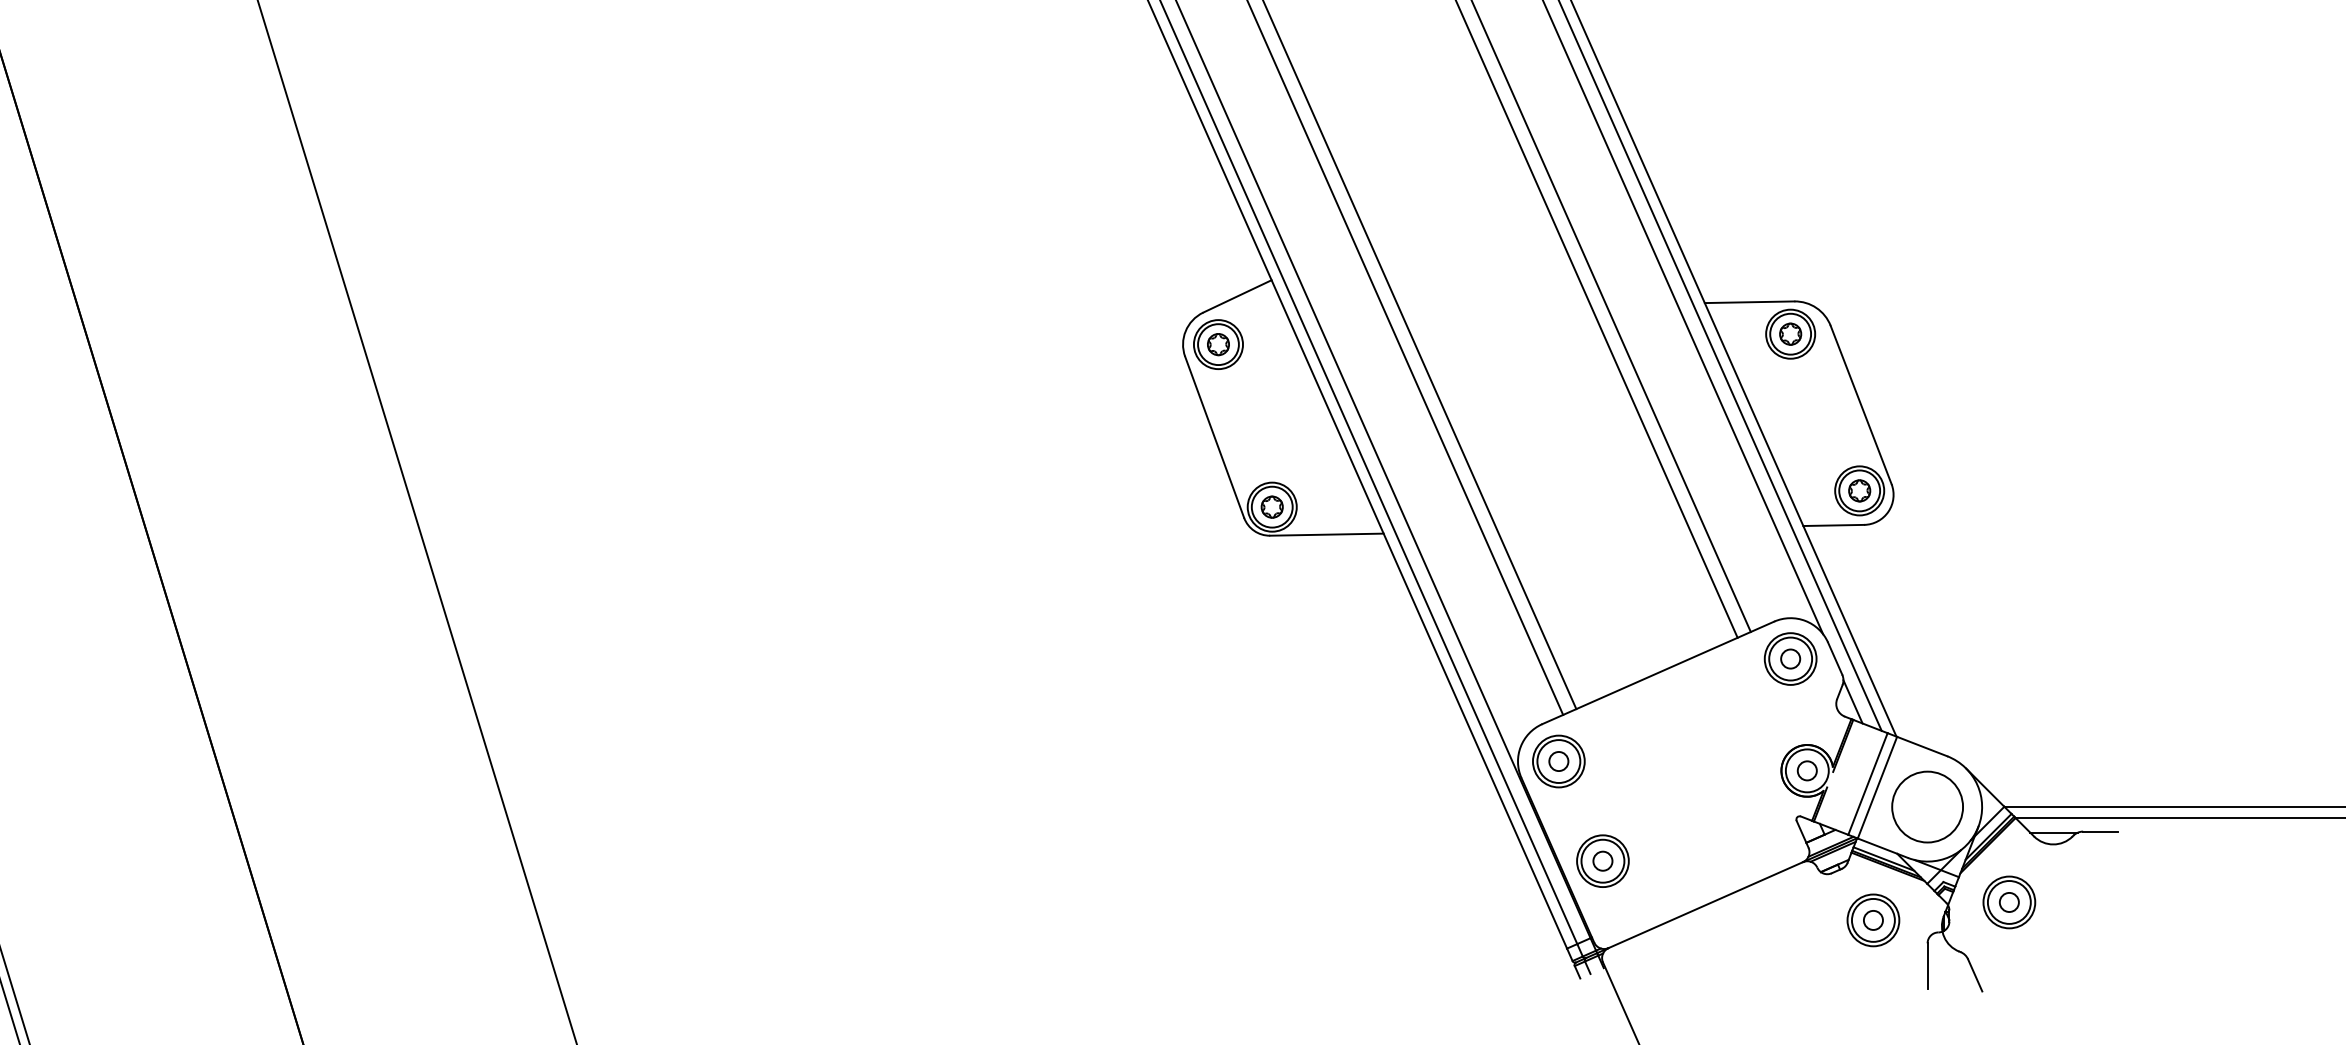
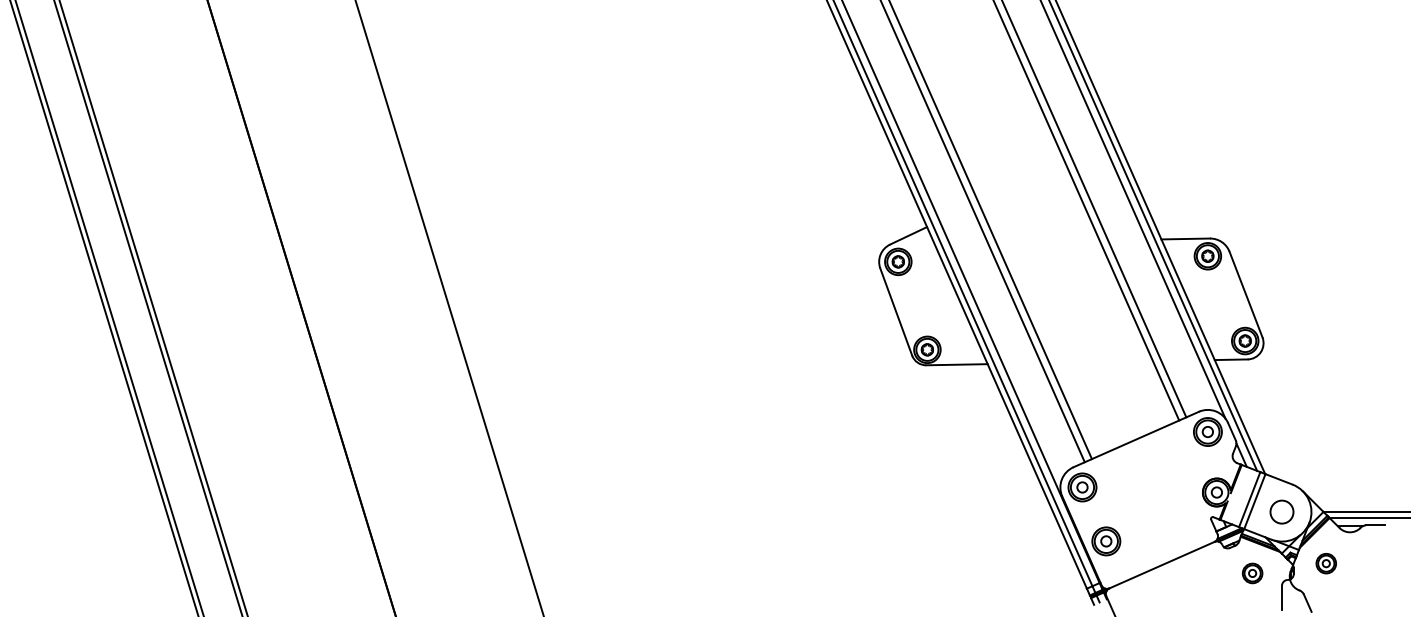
circle: (1926, 805) -> (1281, 511), size x0.6
part: (2009, 902) -> (1326, 563), size x0.7
part: (1873, 920) -> (1252, 573), size x0.7

